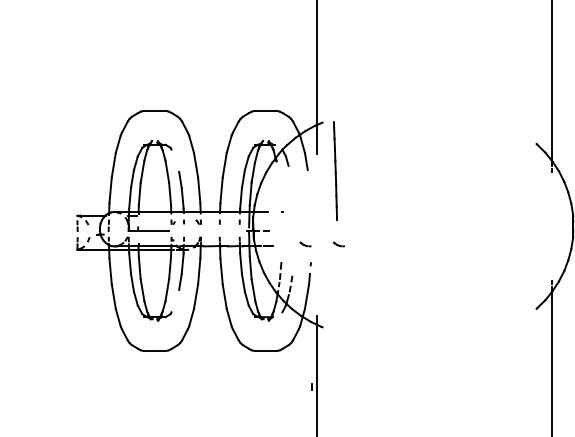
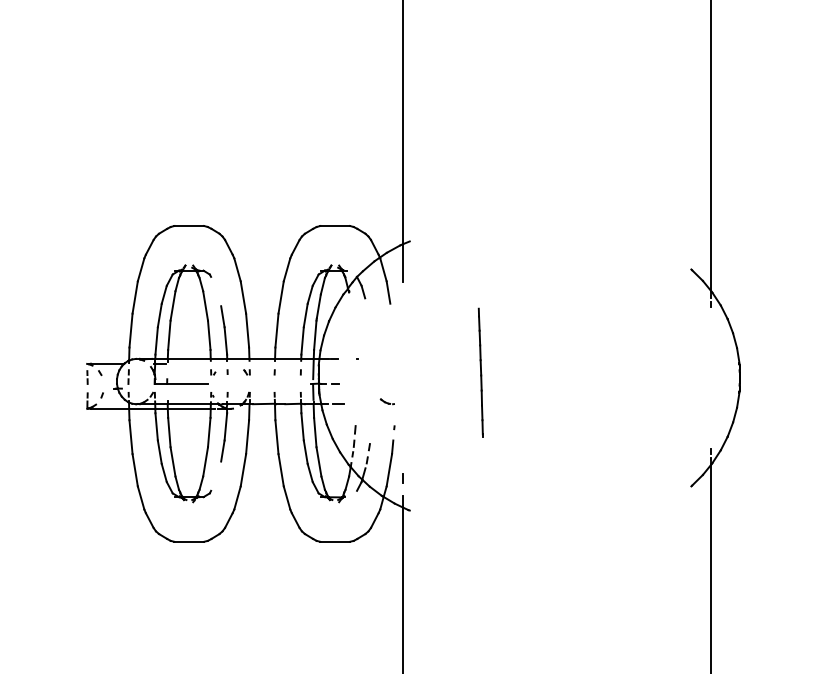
line: (335, 170) -> (480, 372), moved
part: (338, 244) -> (430, 401), removed
line: (311, 387) -> (402, 478), moved

